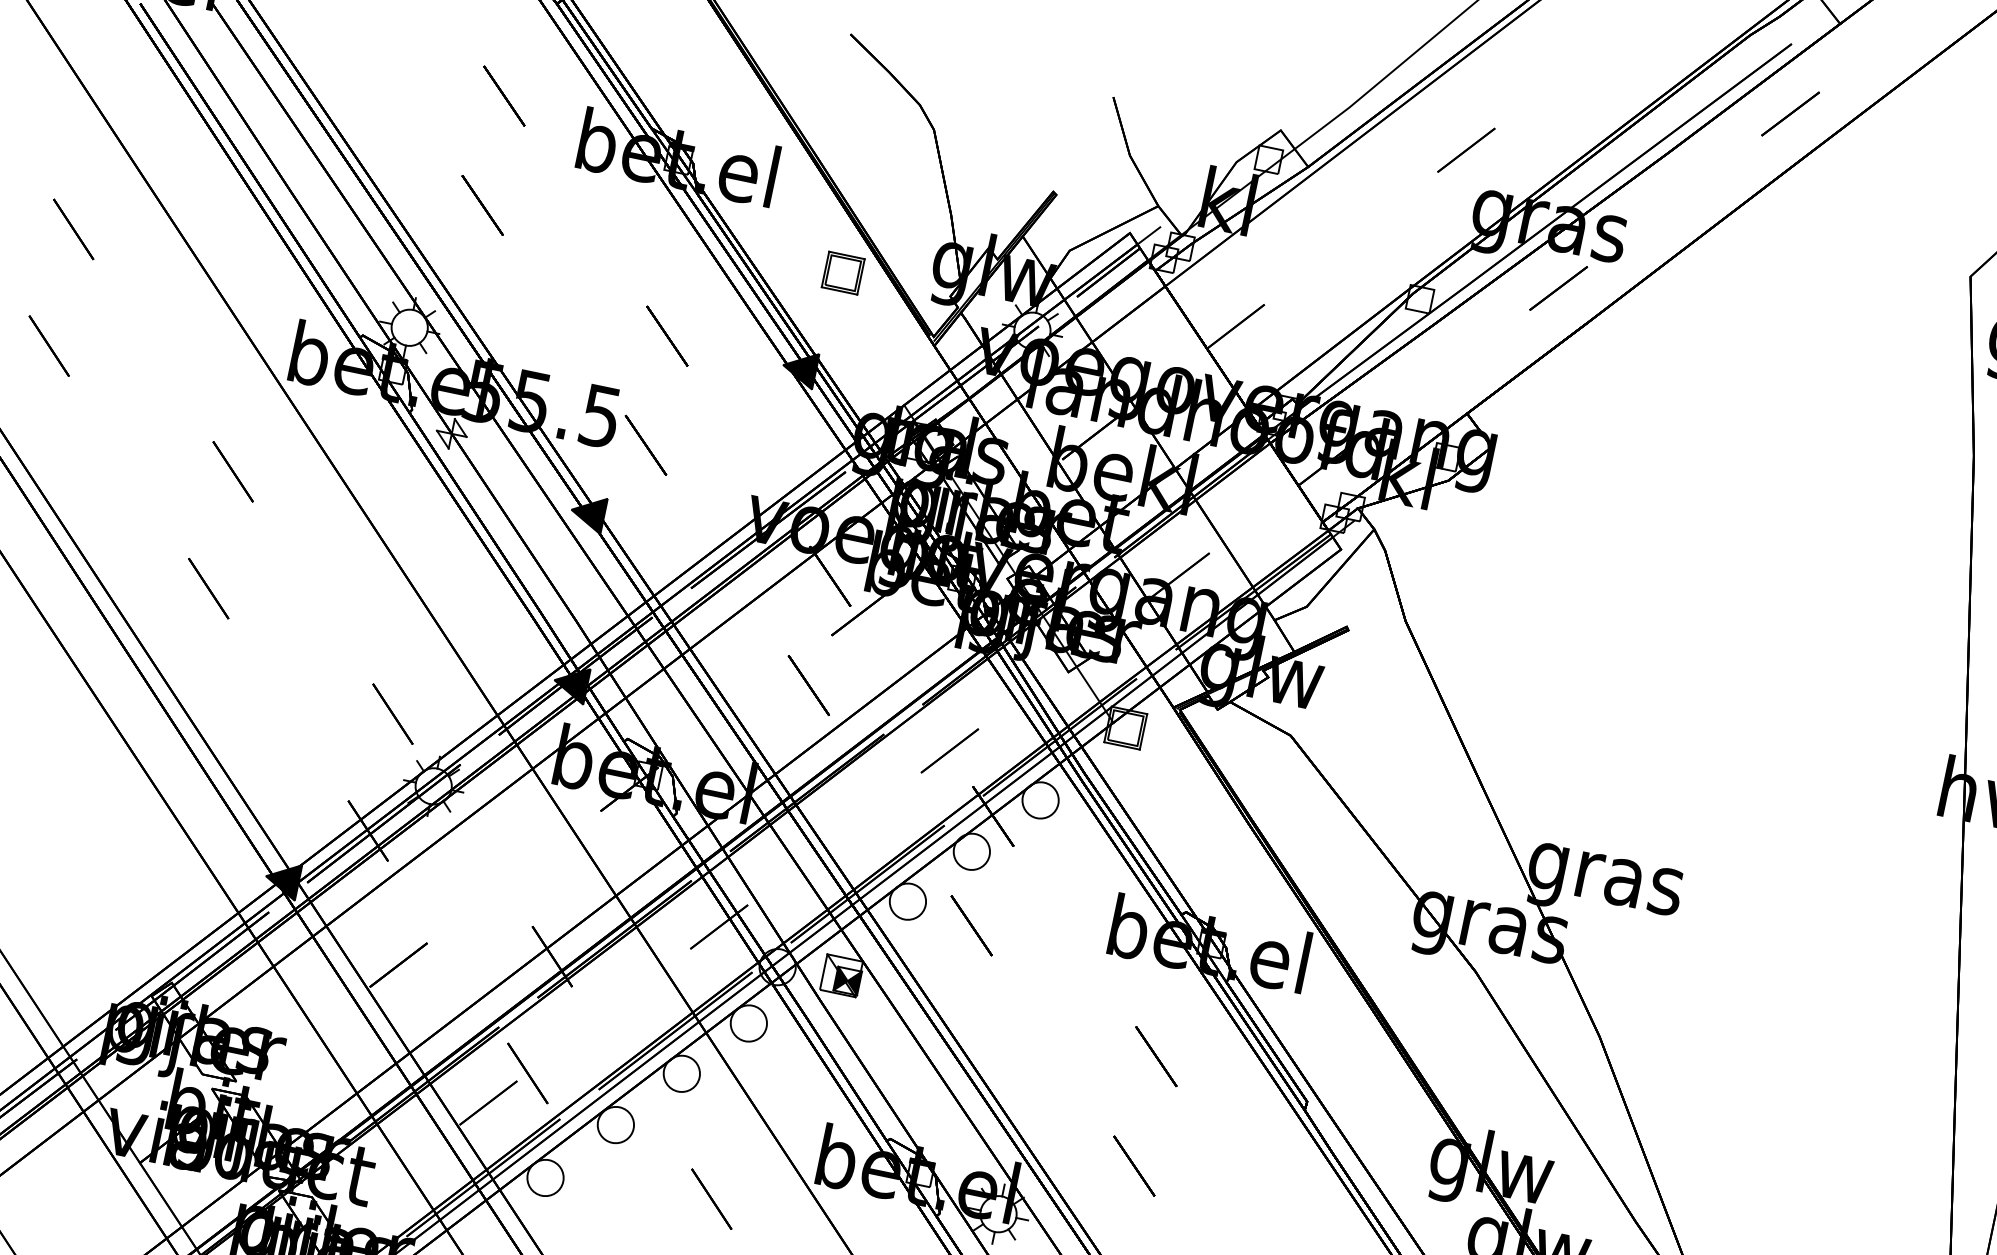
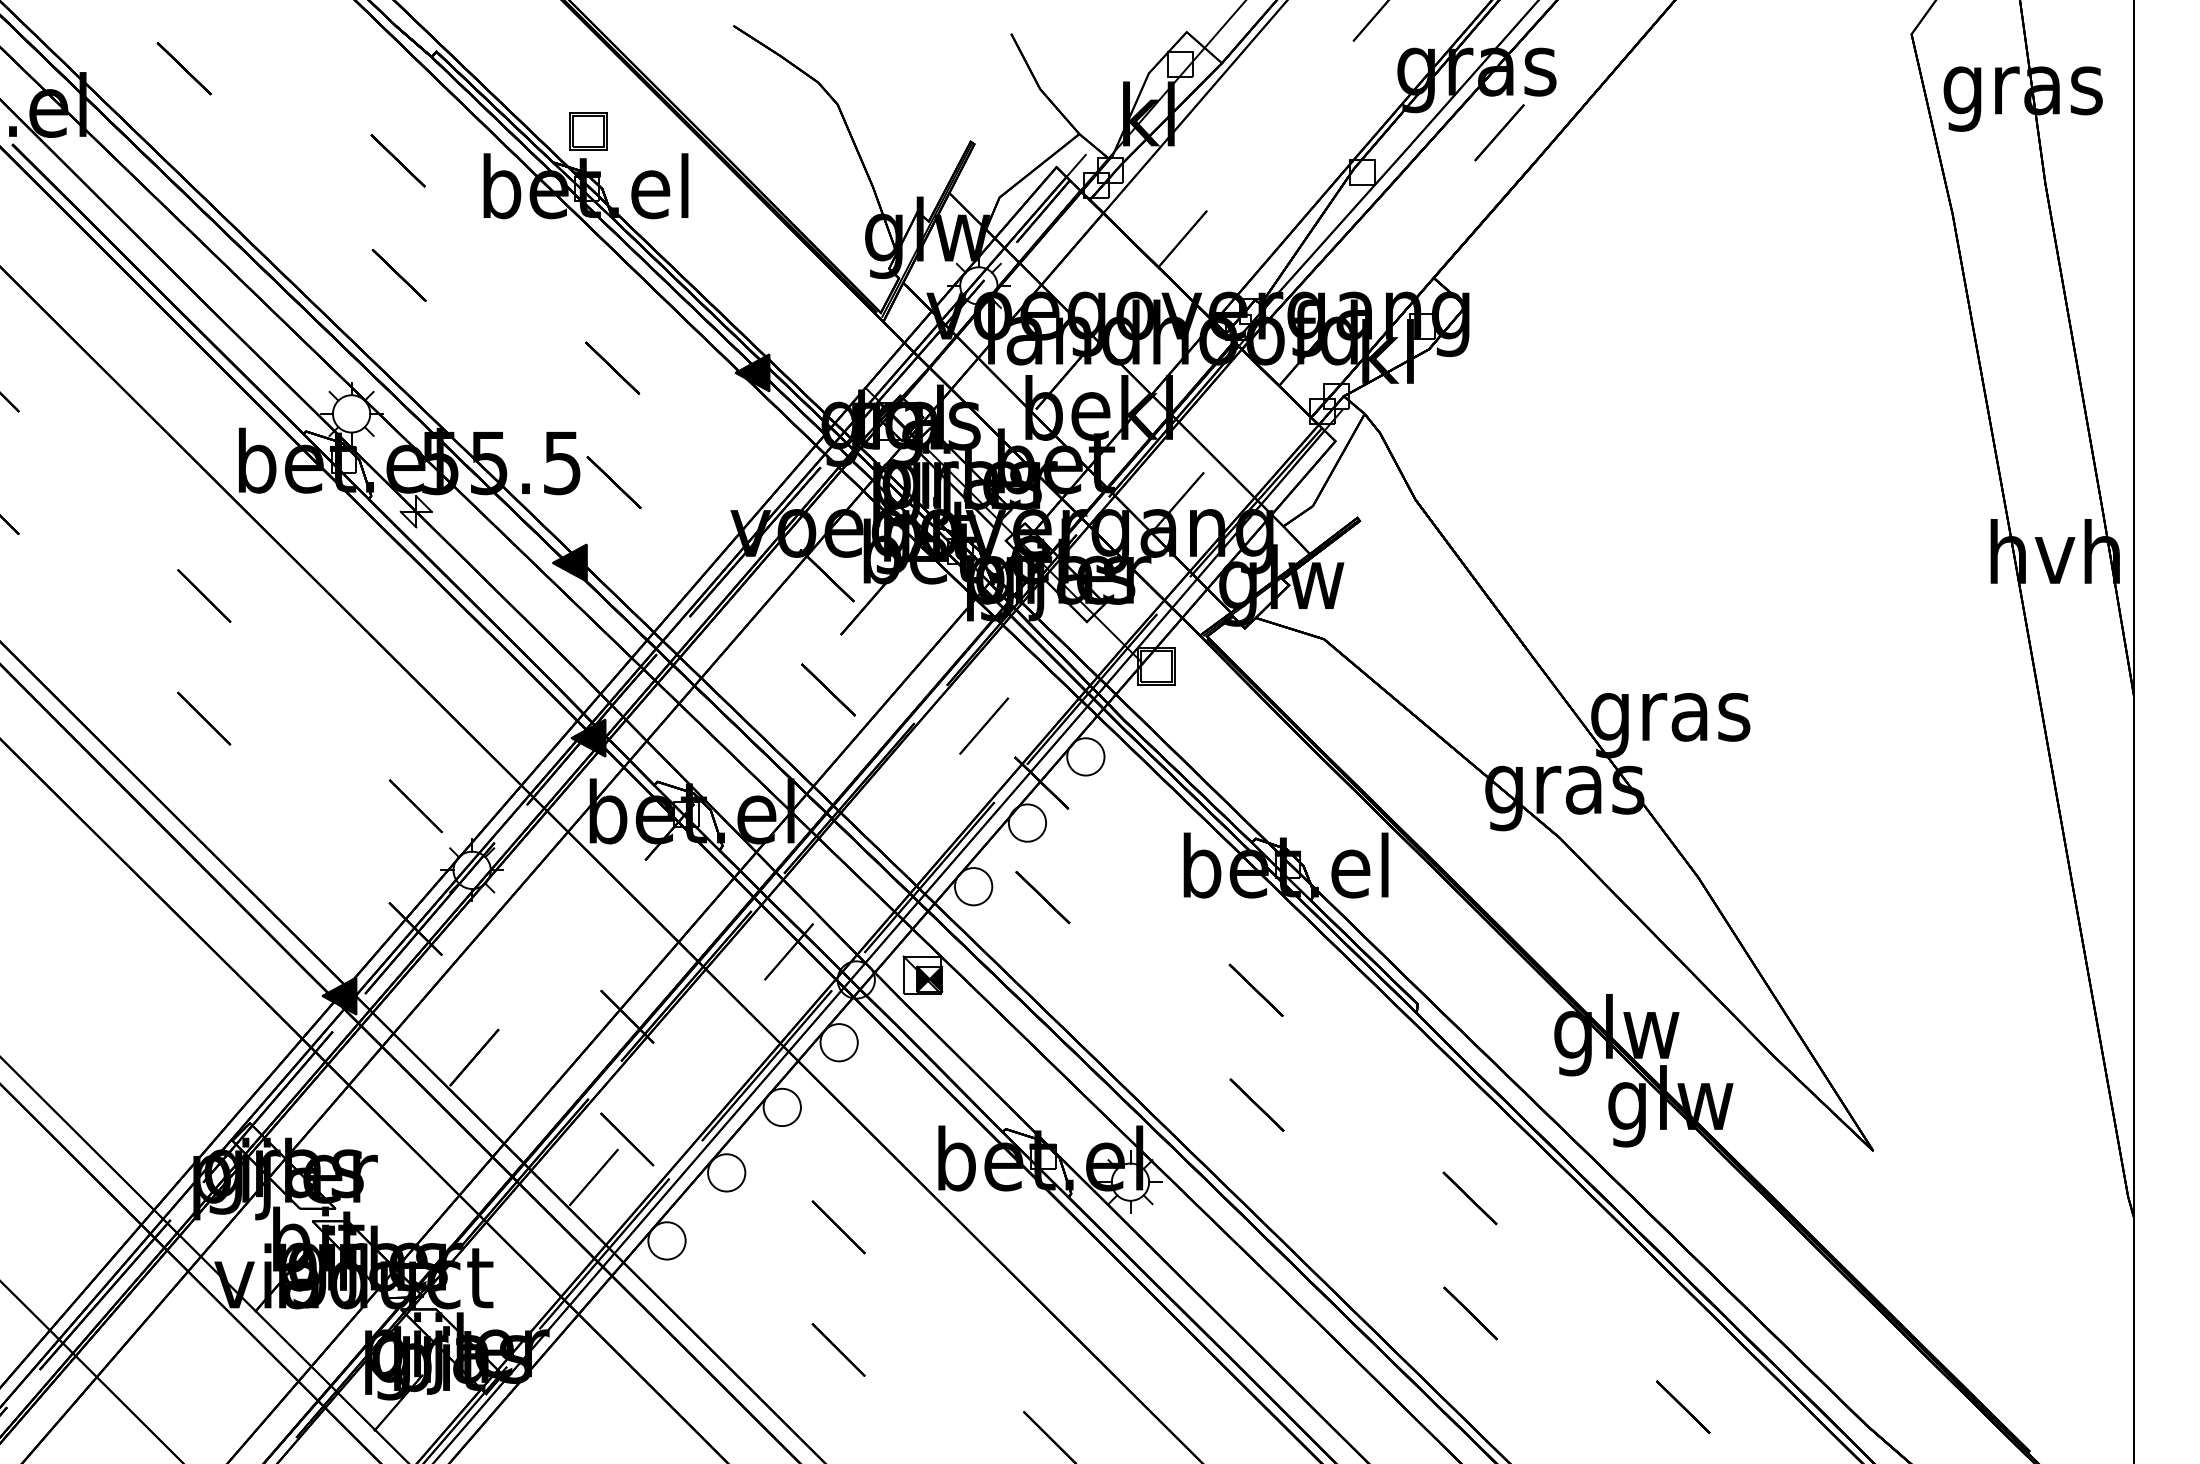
part: (843, 272) -> (588, 131), moved

